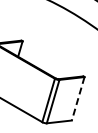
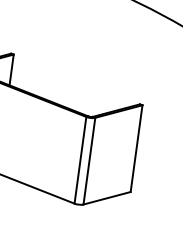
line: (78, 98) -> (137, 147), dashed -> solid

